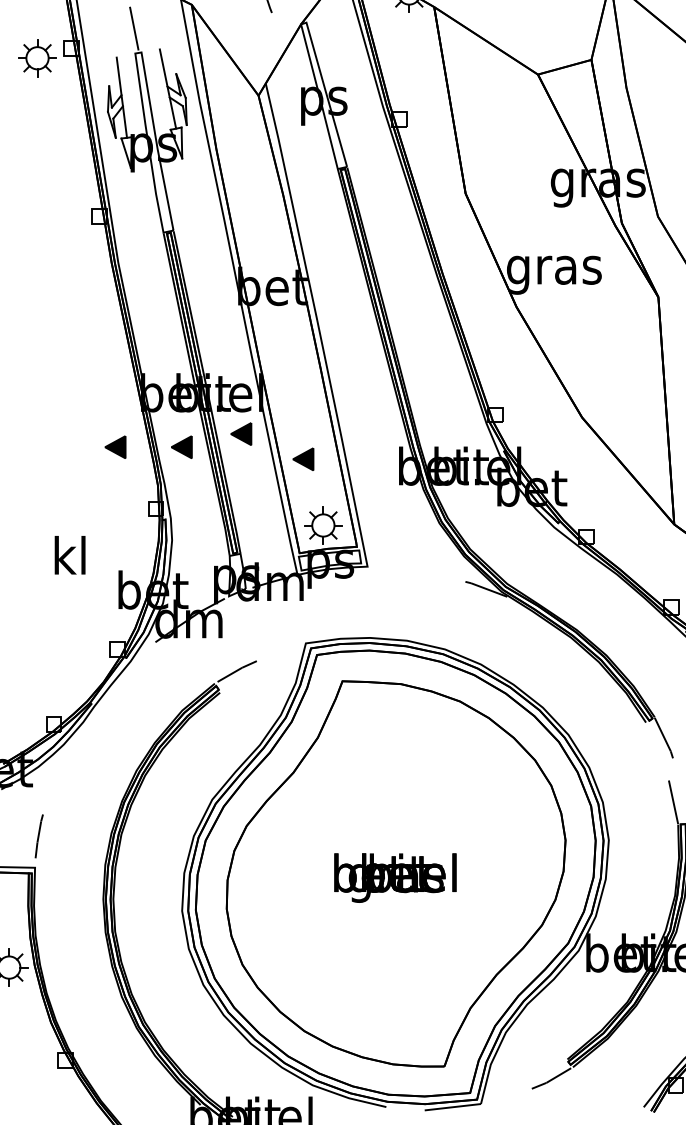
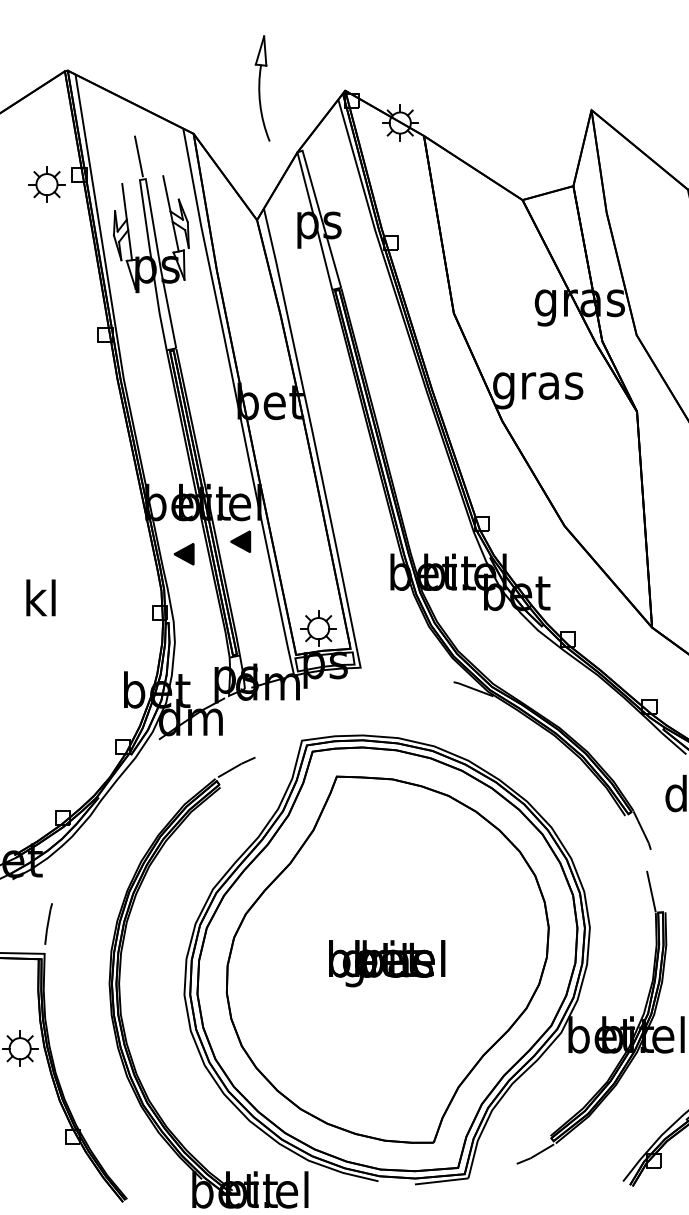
part: (114, 447) -> (120, 554), removed
part: (303, 459) -> (299, 565), removed
text: (69, 554) -> (40, 597), moved

